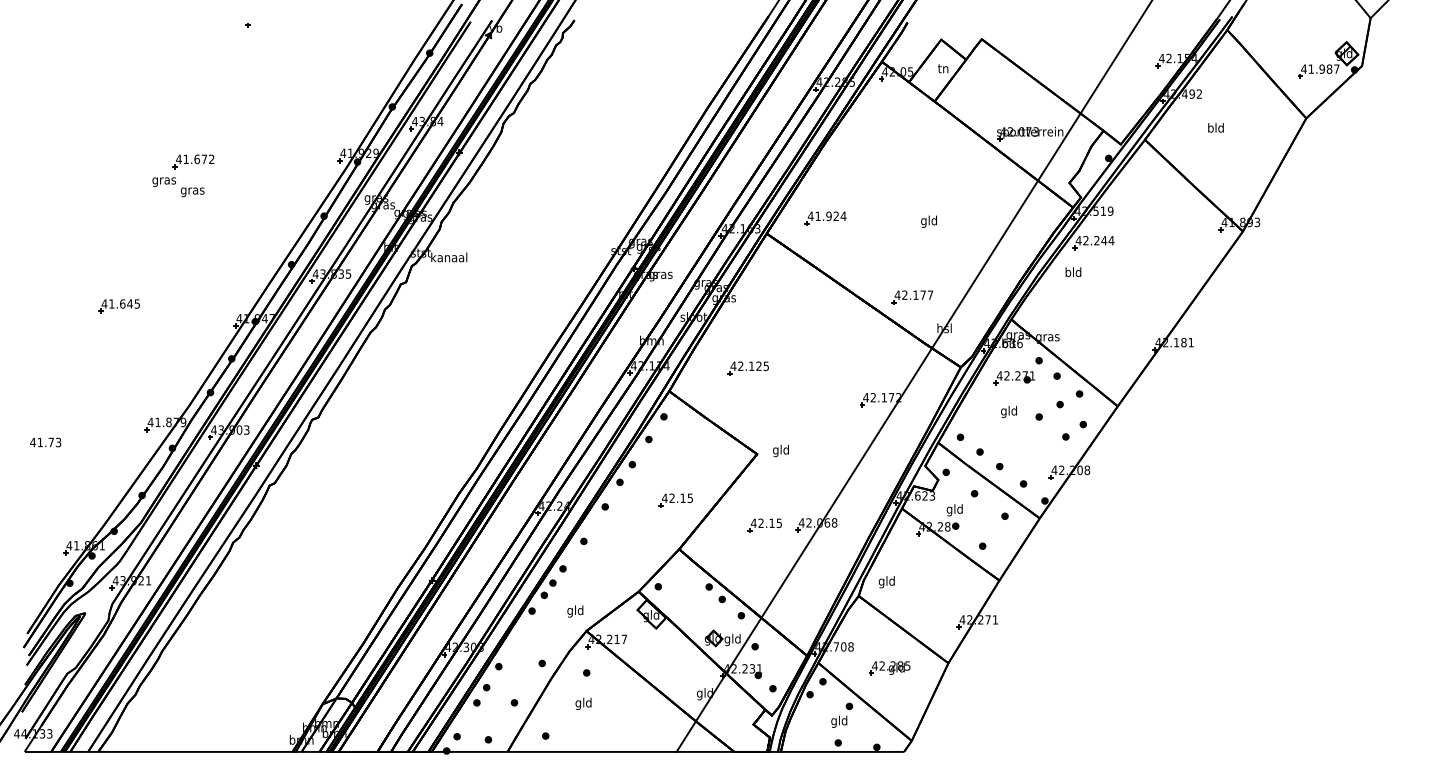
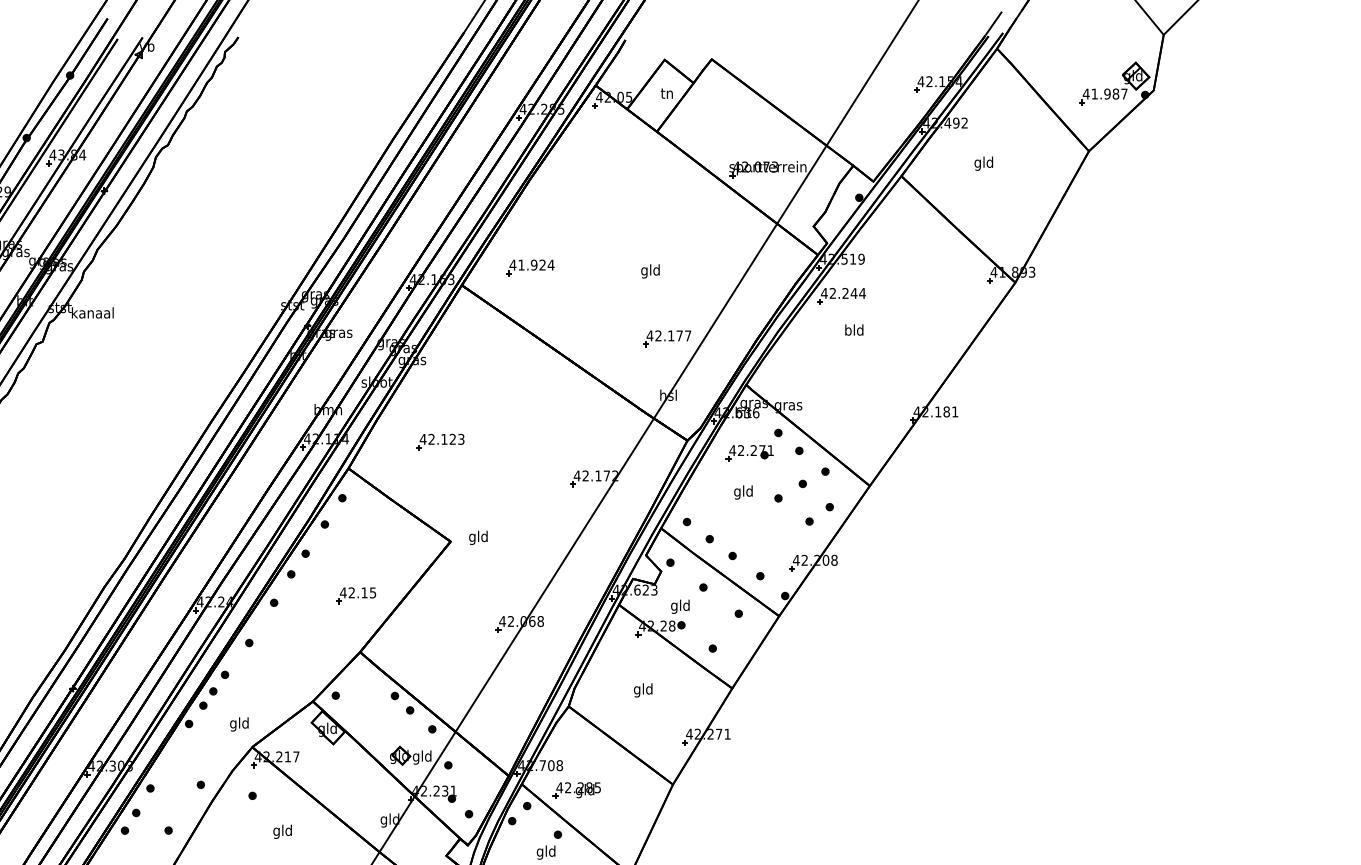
text: (1210, 129) -> (977, 164), bld -> gld
text: (1073, 271) -> (854, 329), moved
part: (911, 297) -> (666, 338), moved
text: (765, 365) -> (460, 438), 42.125 -> 42.123
part: (764, 525) -> (459, 624), removed
text: (886, 582) -> (642, 690), moved
part: (889, 668) -> (576, 790), moved
text: (583, 703) -> (282, 831), moved

